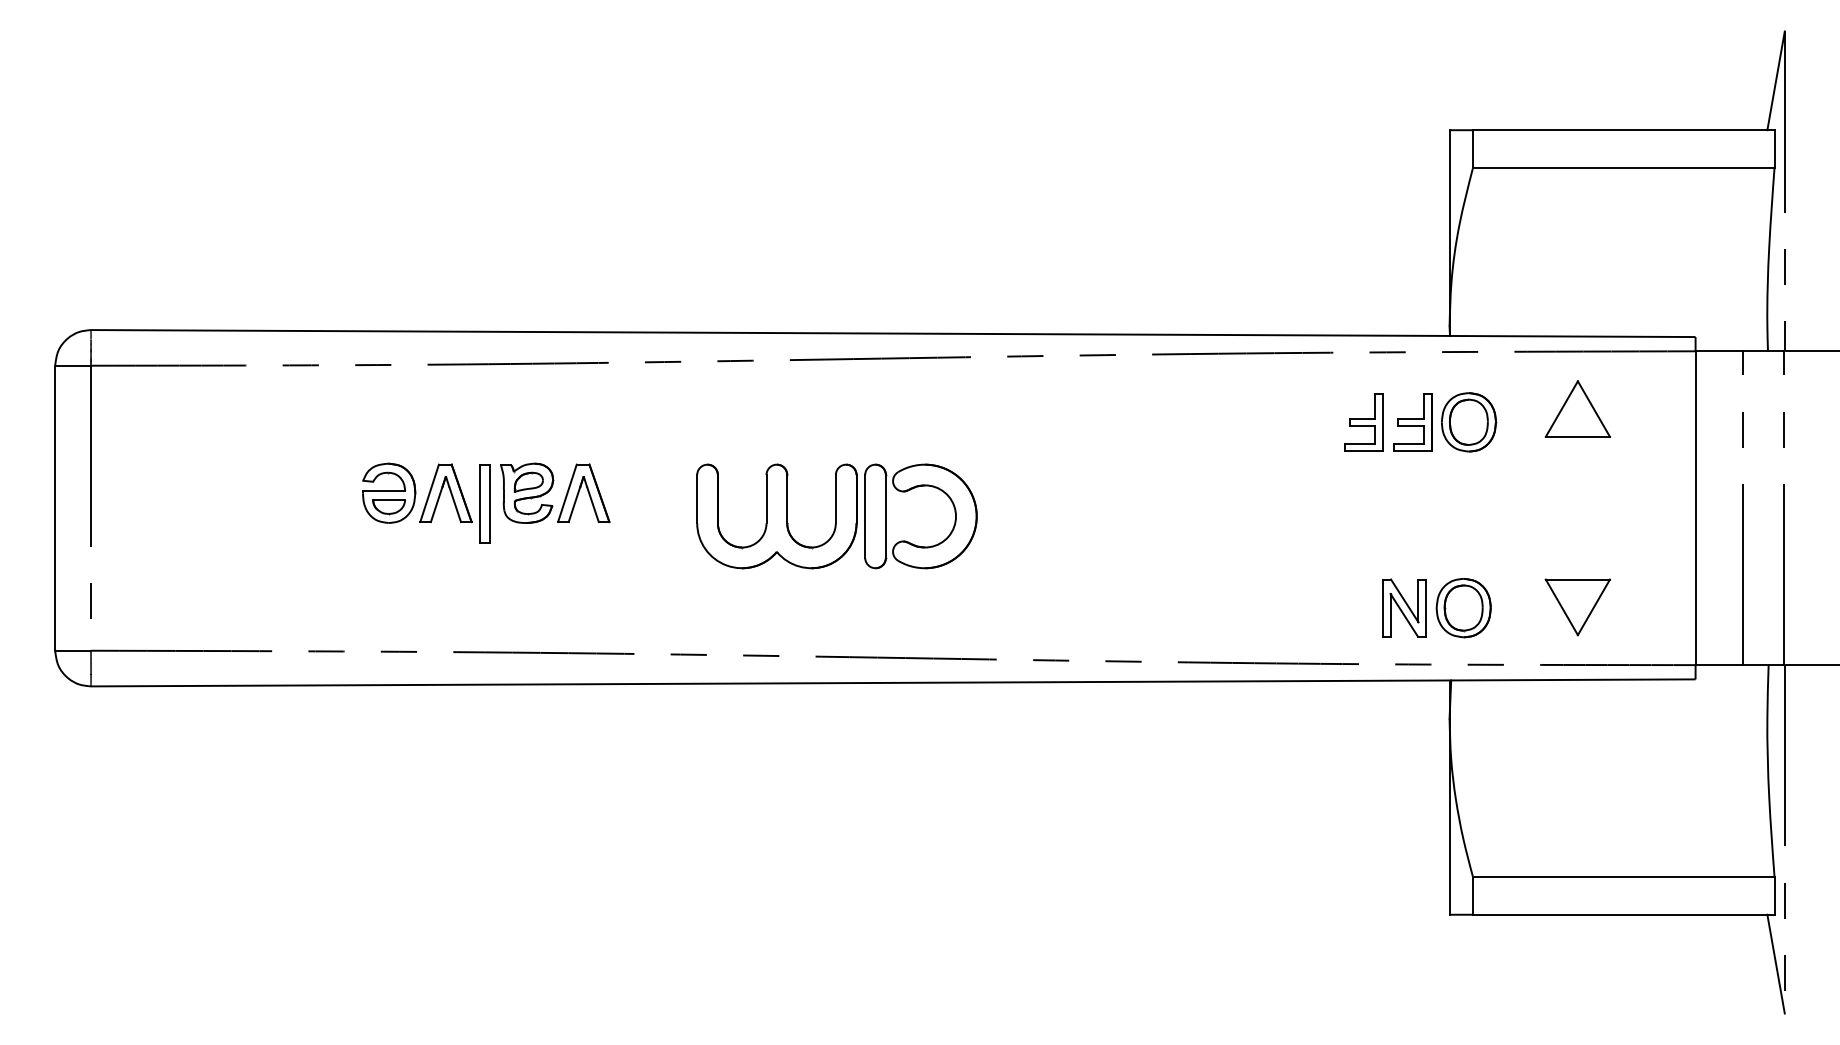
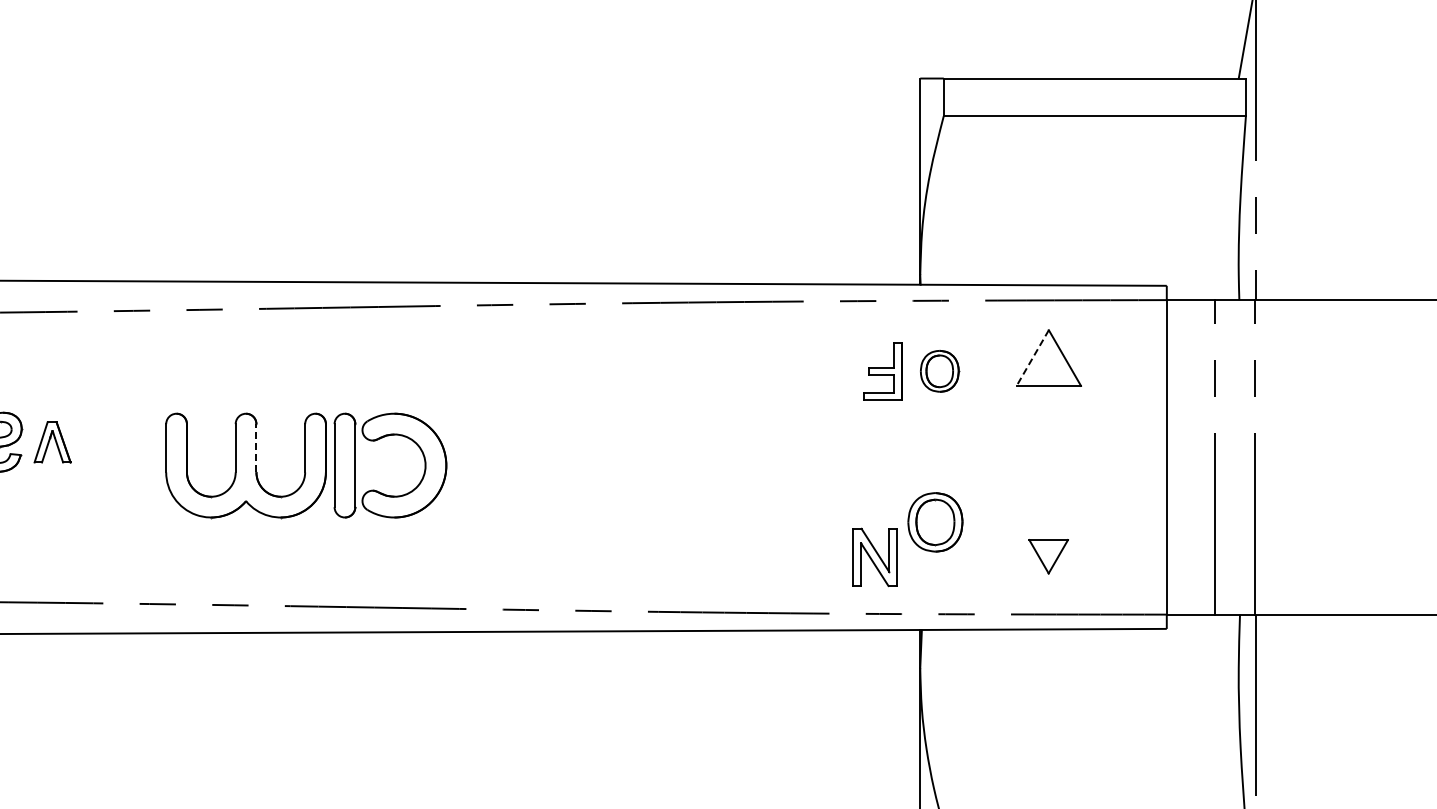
line: (1561, 409) -> (1032, 358), solid -> dashed
part: (1363, 422) -> (833, 371), removed
part: (1469, 422) -> (940, 371), size x0.7
part: (583, 492) -> (52, 441), size x0.7
line: (787, 498) -> (256, 447), solid -> dashed
part: (1577, 607) -> (1048, 556), size x0.6
part: (1463, 608) -> (935, 522), moved

